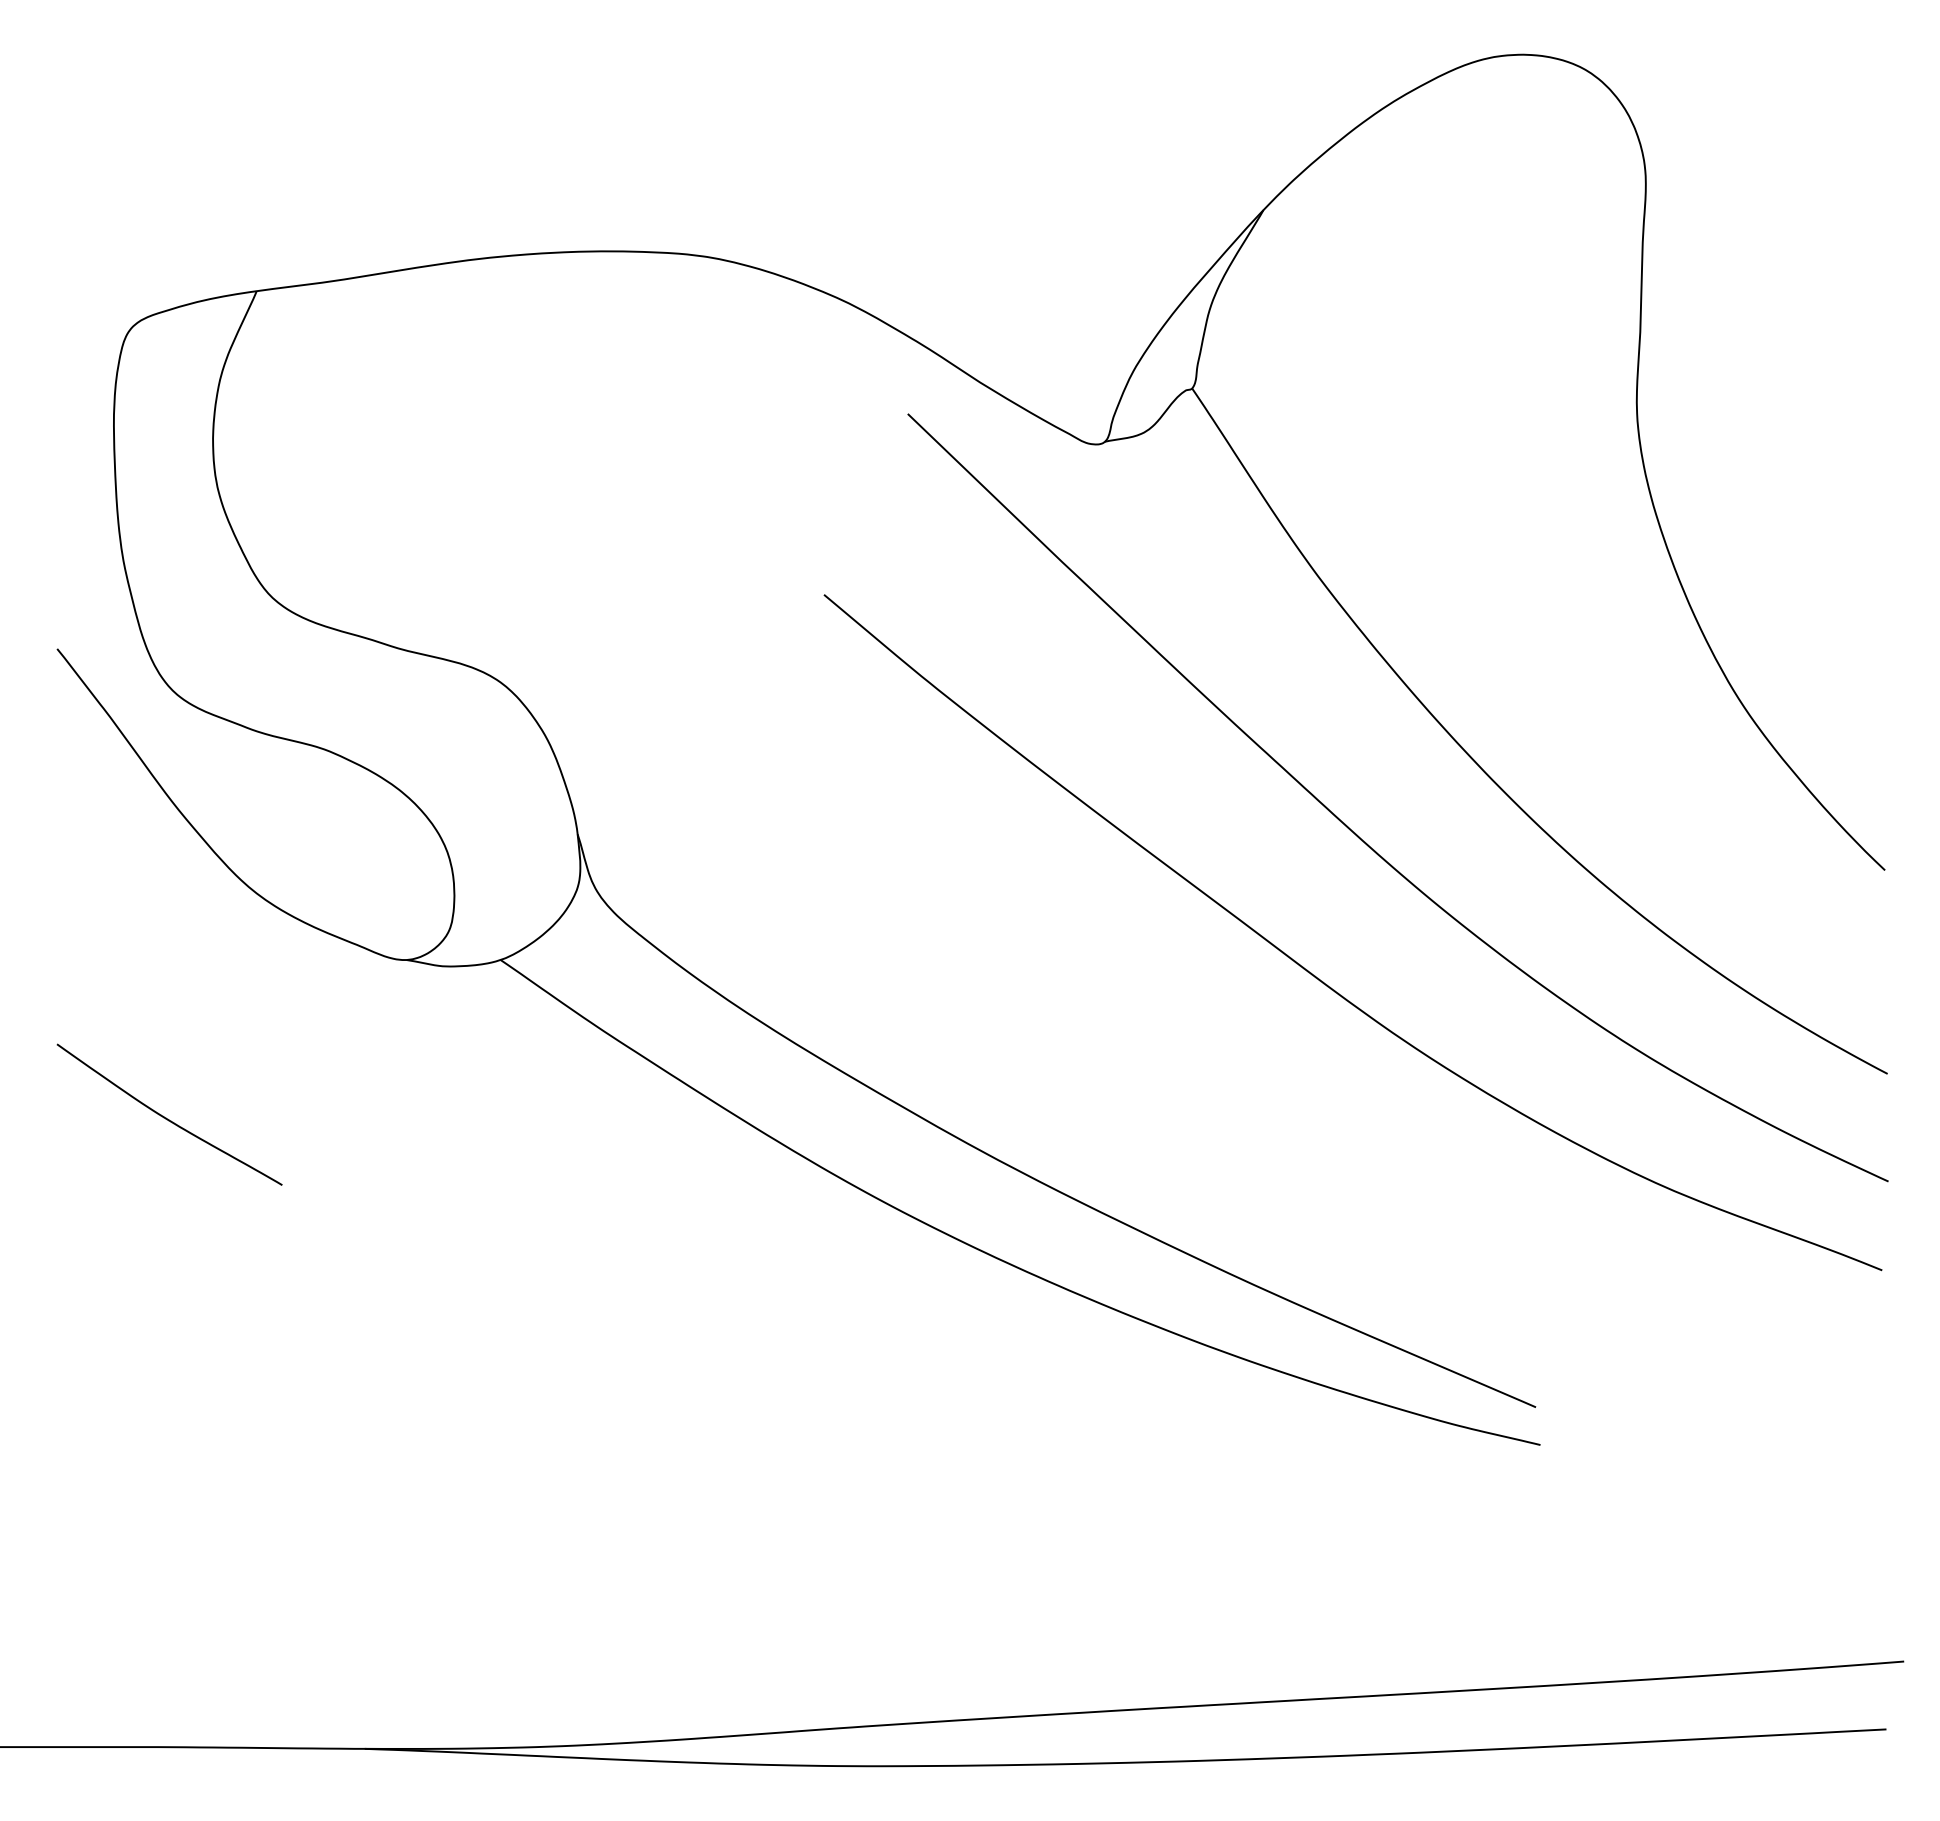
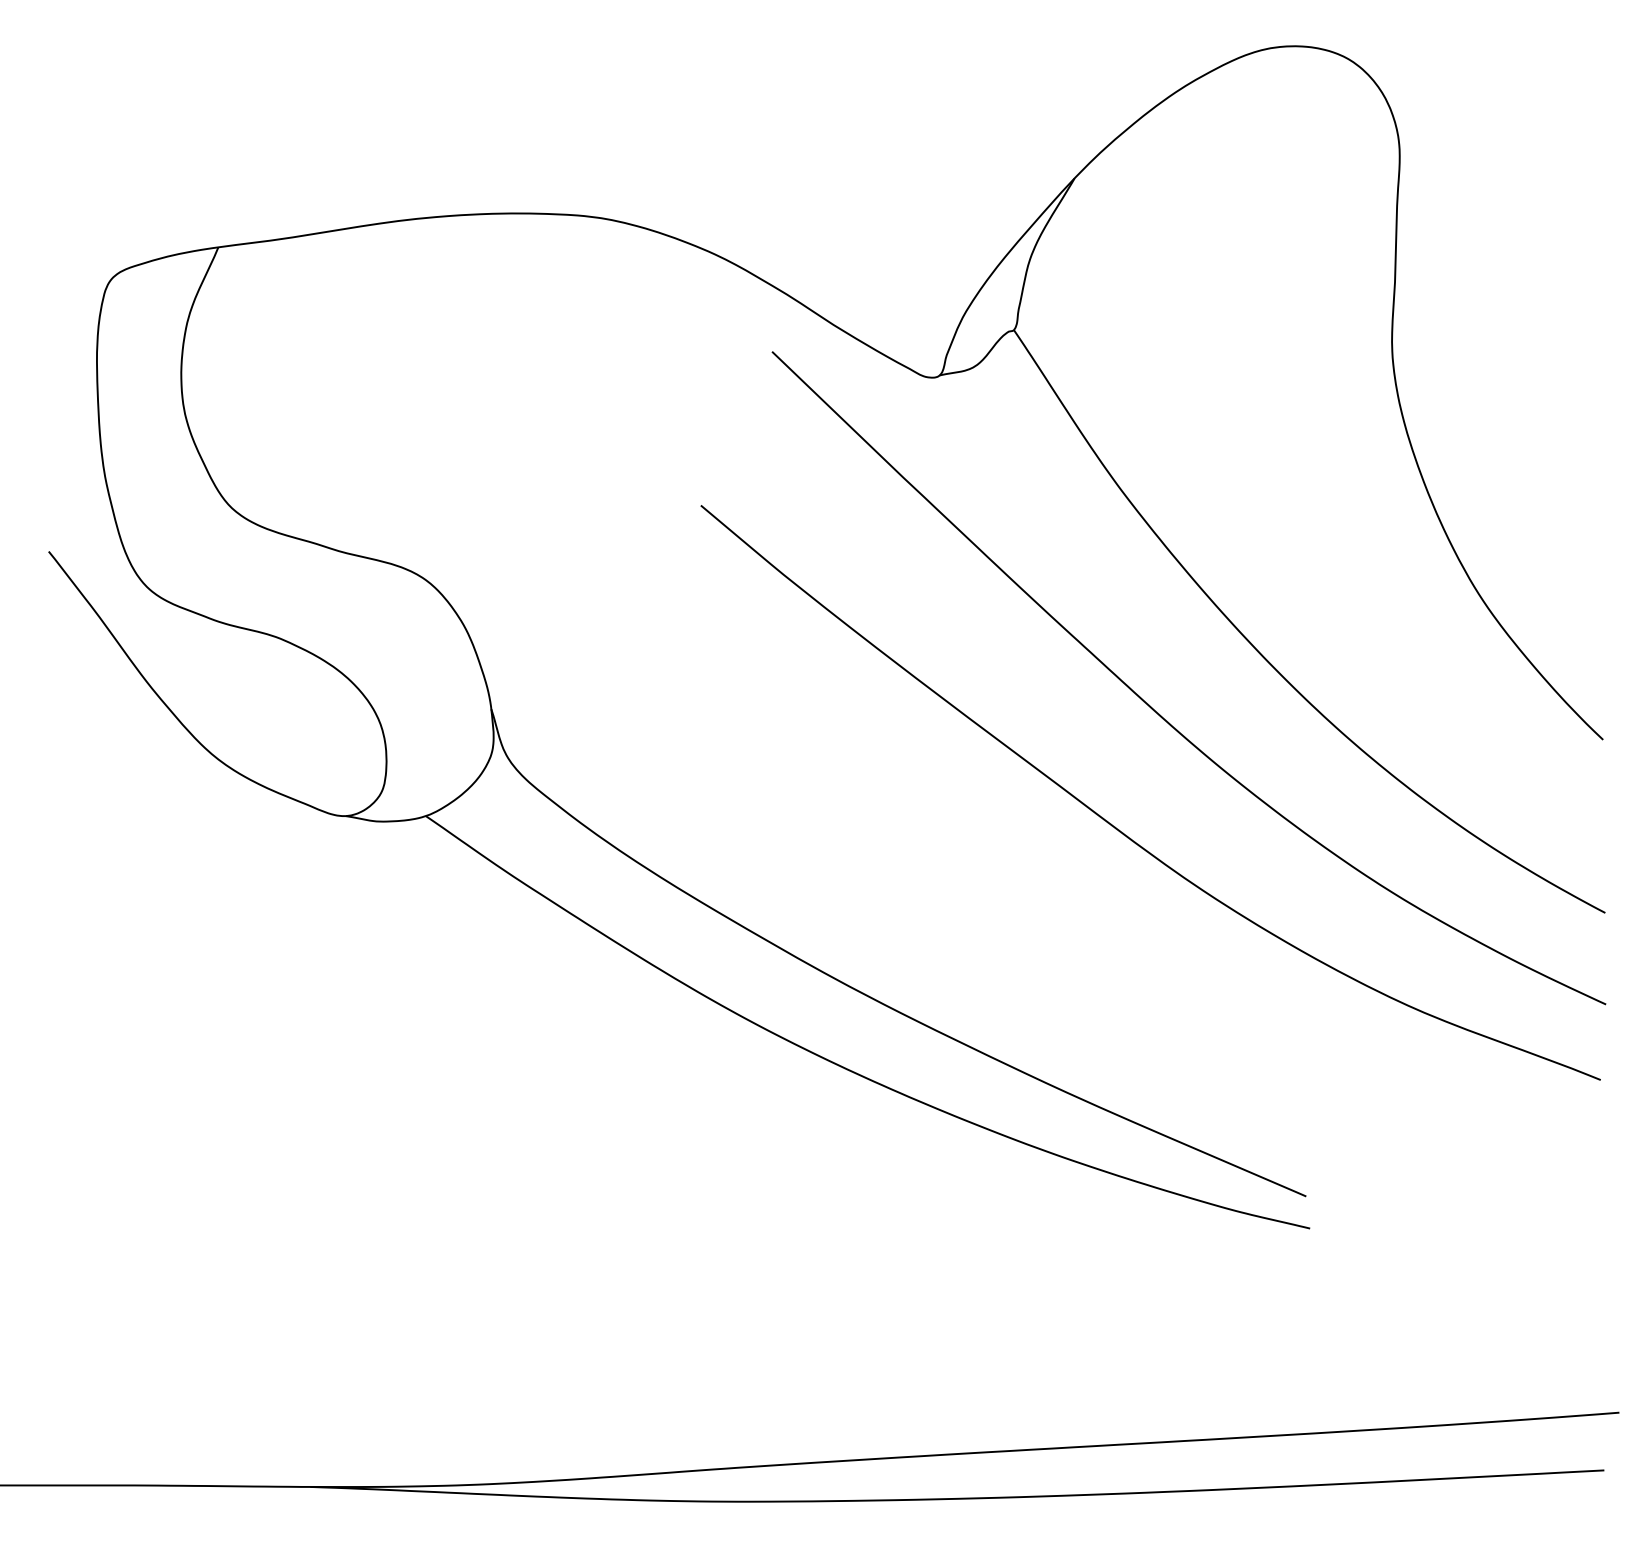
curve: (166, 1117) -> (141, 950), removed

